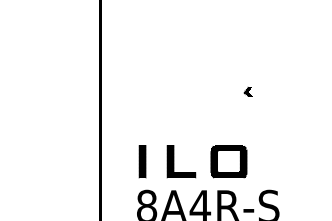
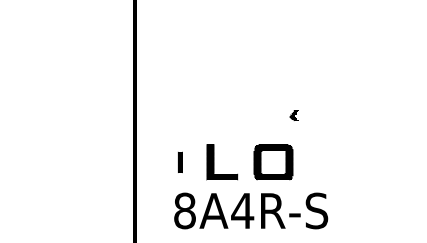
part: (247, 91) -> (293, 115), moved
part: (142, 161) -> (180, 162), size x0.6

